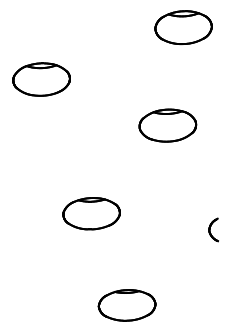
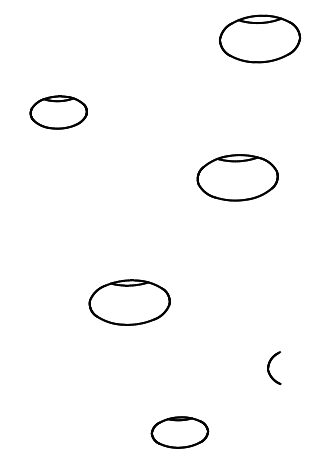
part: (41, 79) -> (58, 112), size x0.7
part: (213, 229) -> (273, 367), moved
part: (126, 305) -> (179, 432), size x0.7

